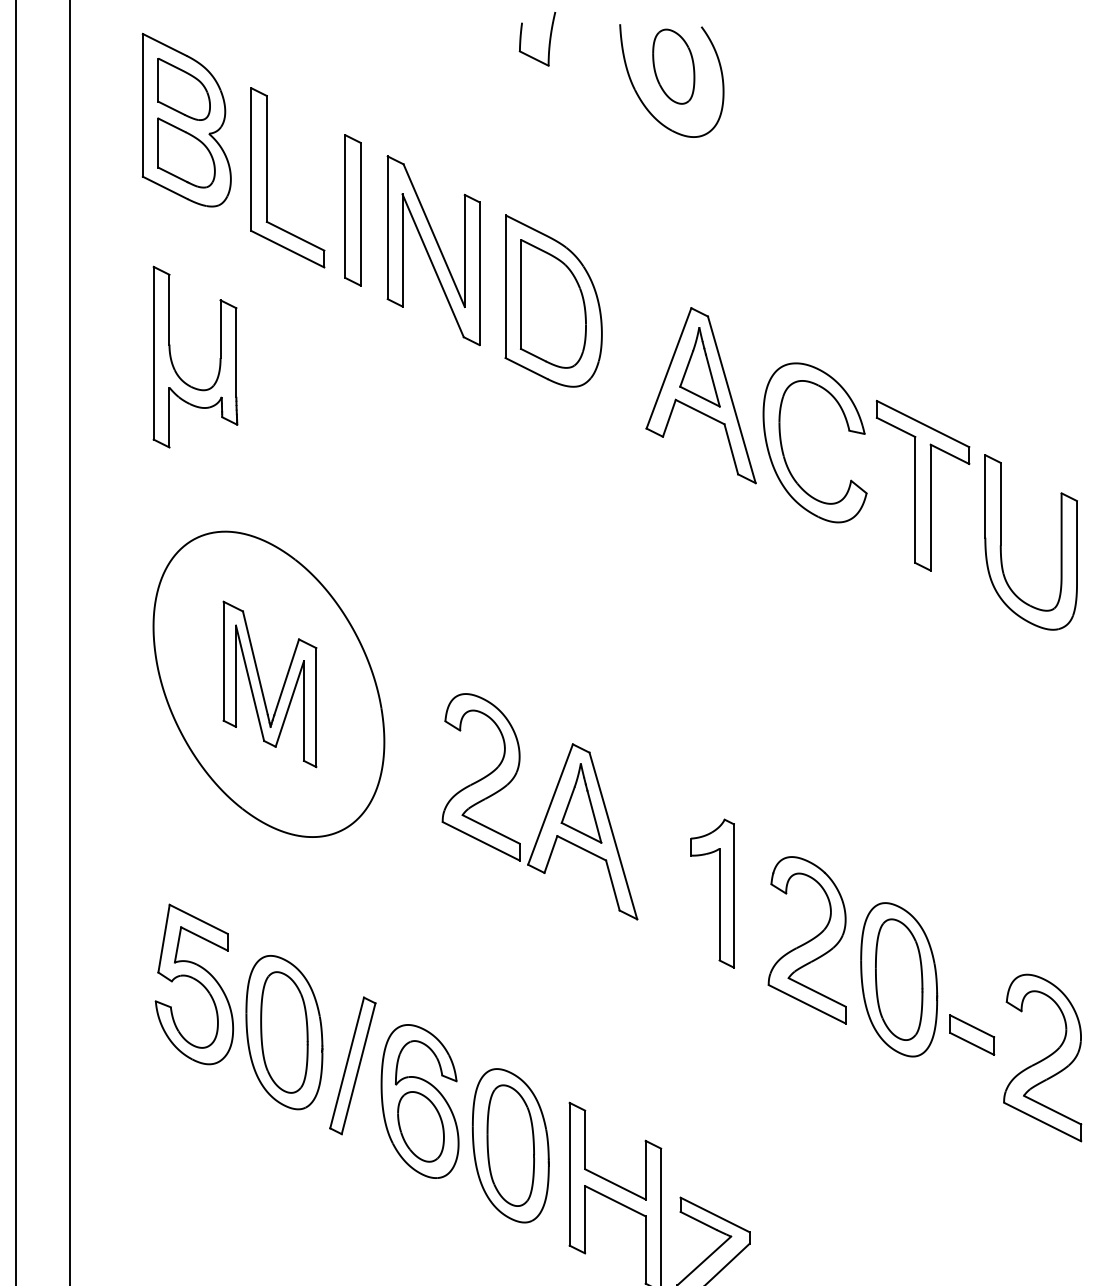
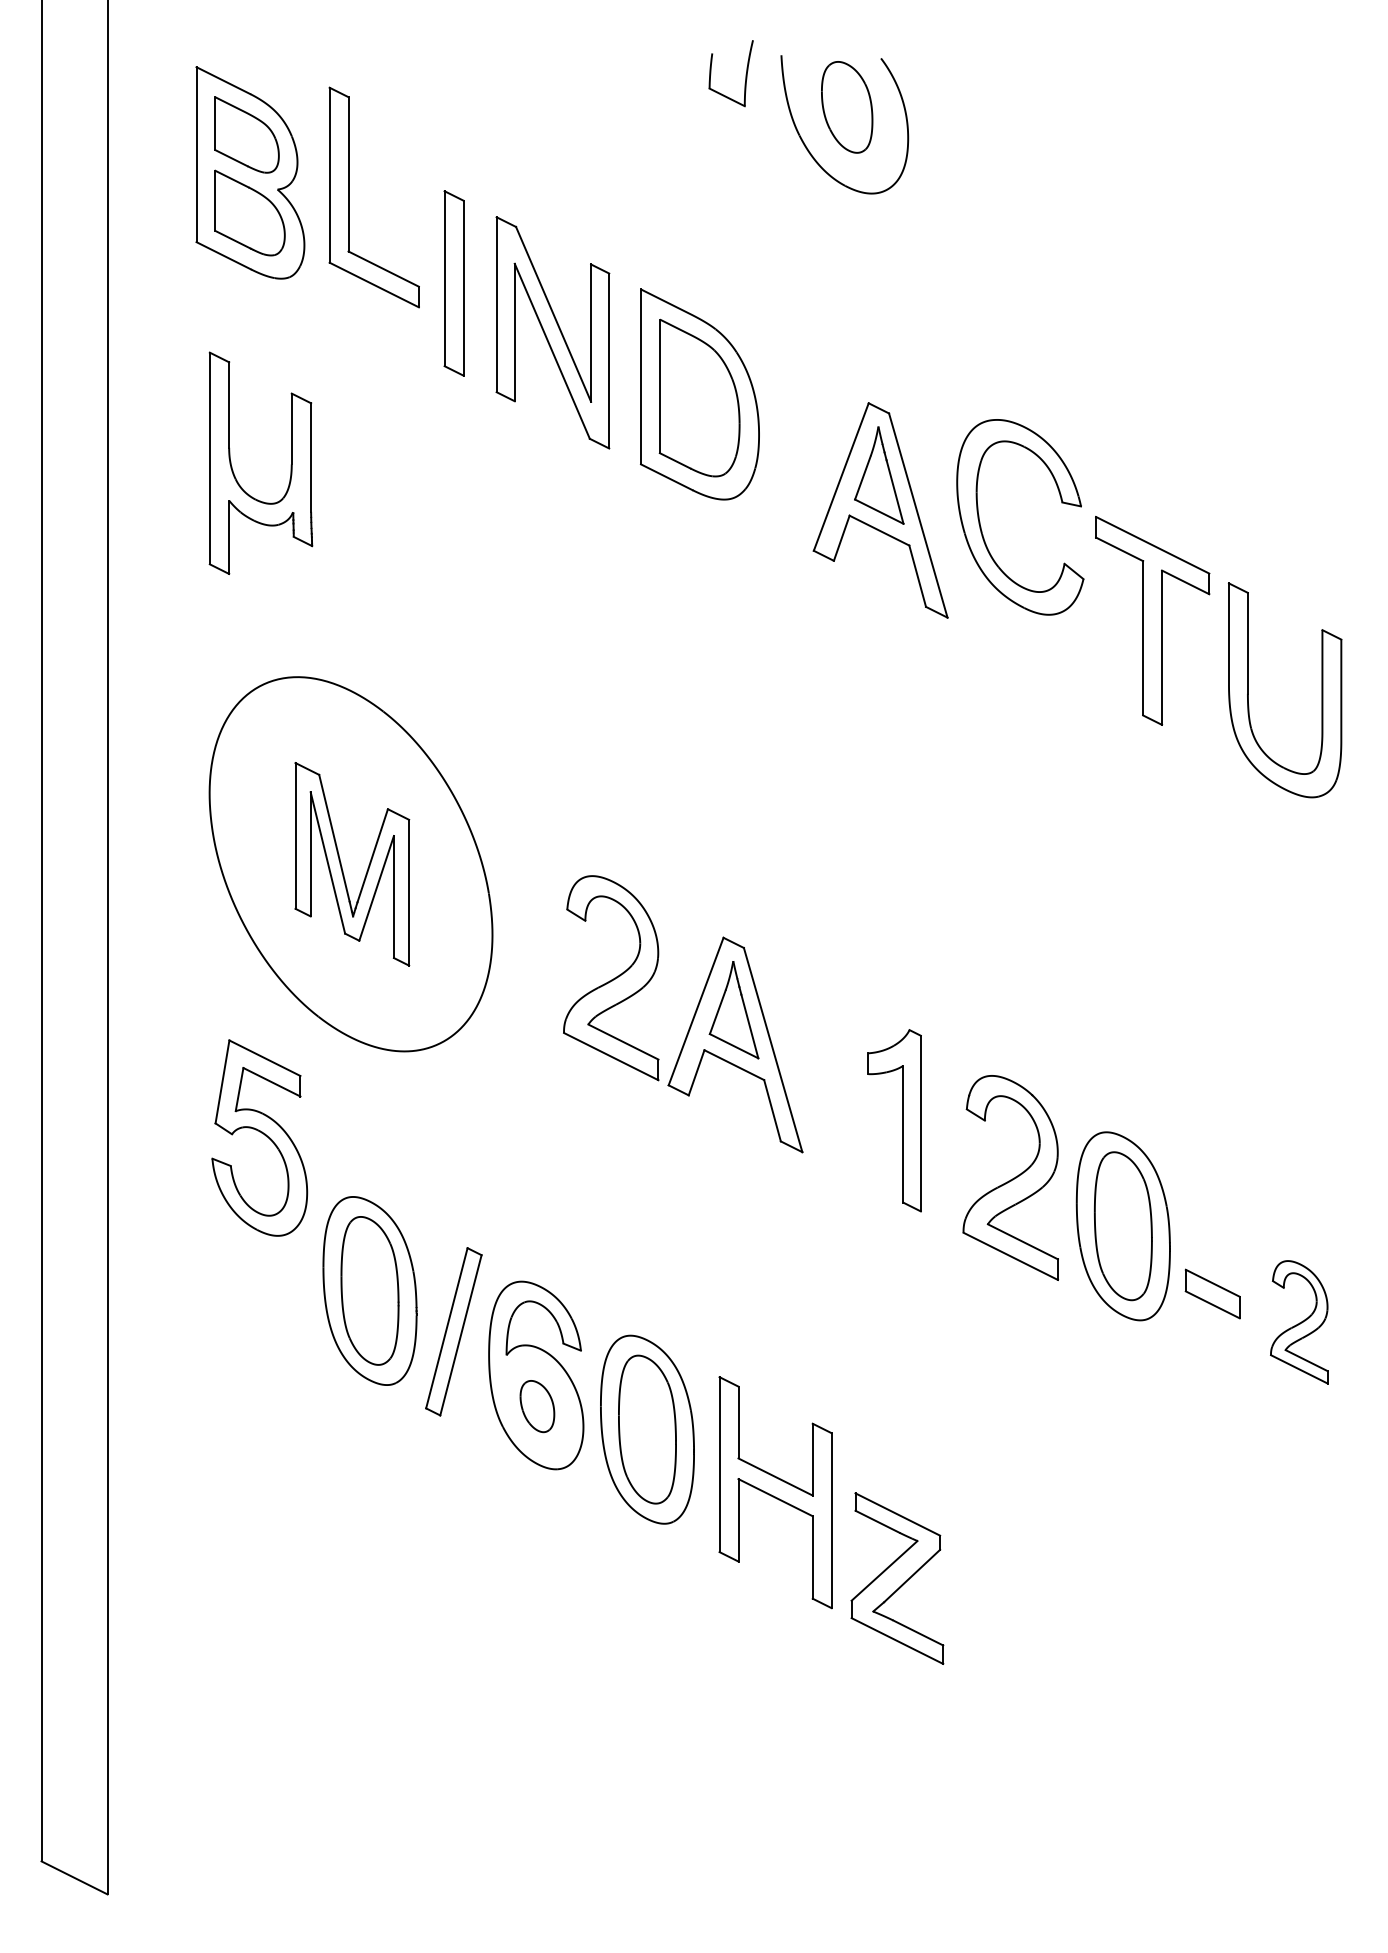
part: (549, 39) -> (745, 74), moved
part: (267, 177) -> (349, 197), moved
part: (783, 450) -> (981, 526), moved
part: (194, 984) -> (259, 1137), moved
part: (1042, 1058) -> (1299, 1322), size x0.6
part: (421, 1126) -> (537, 1406), size x0.6

